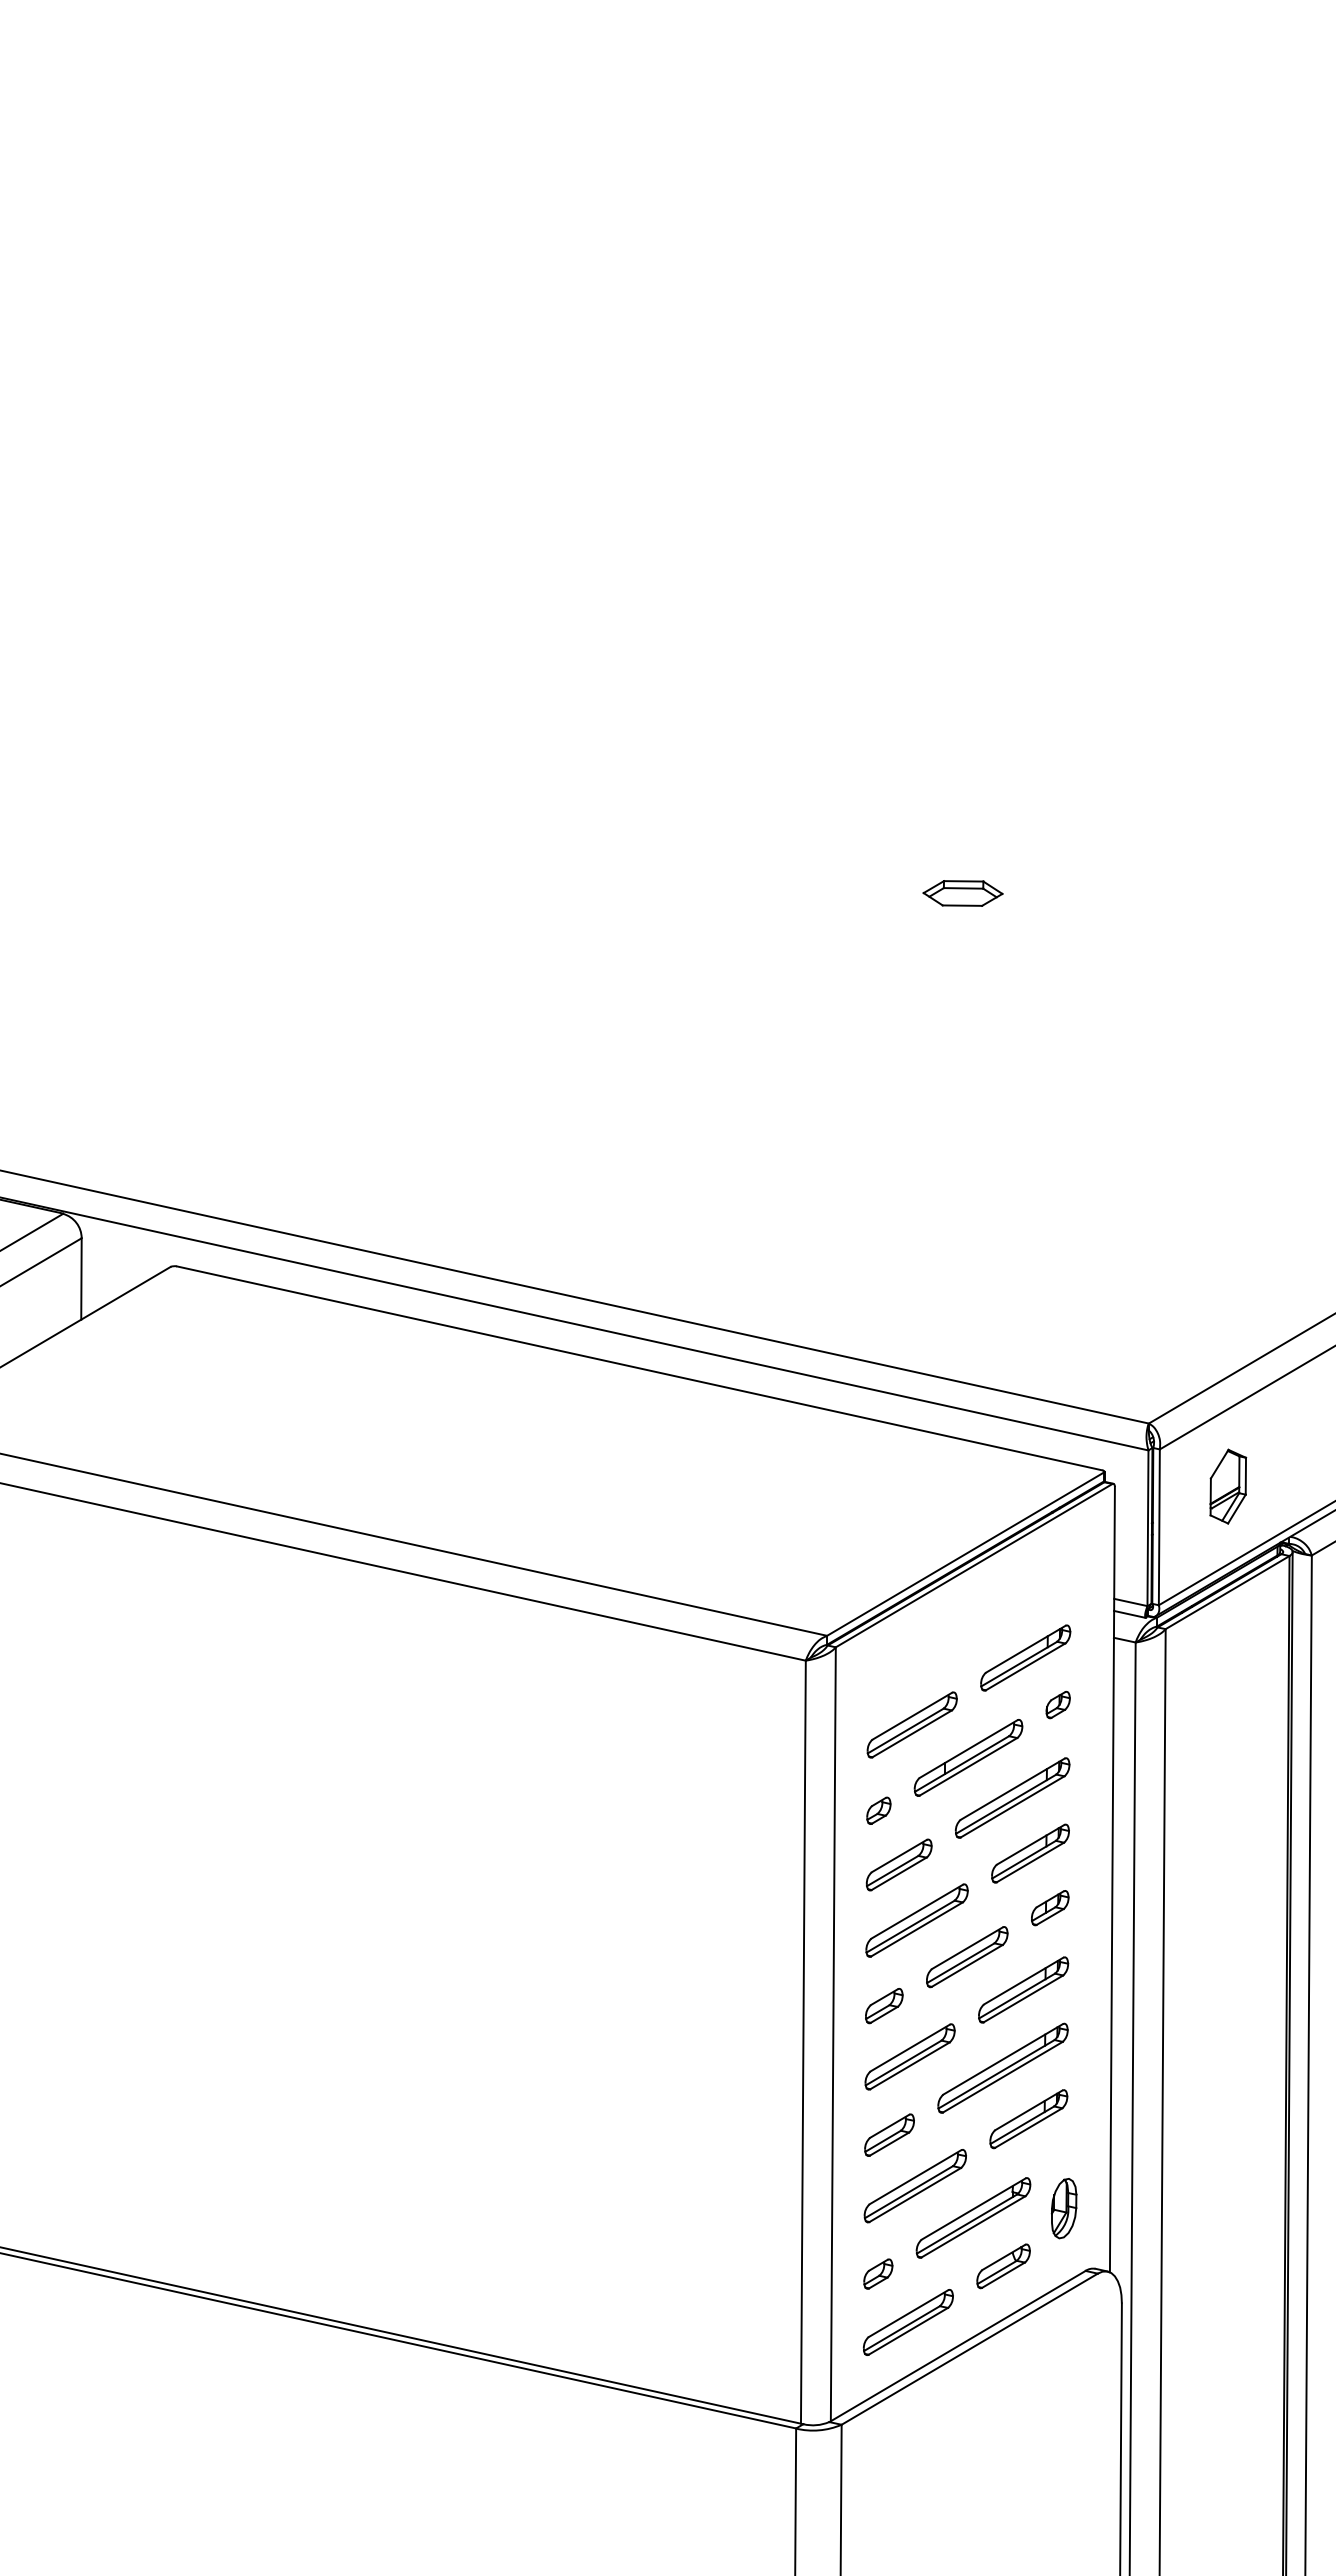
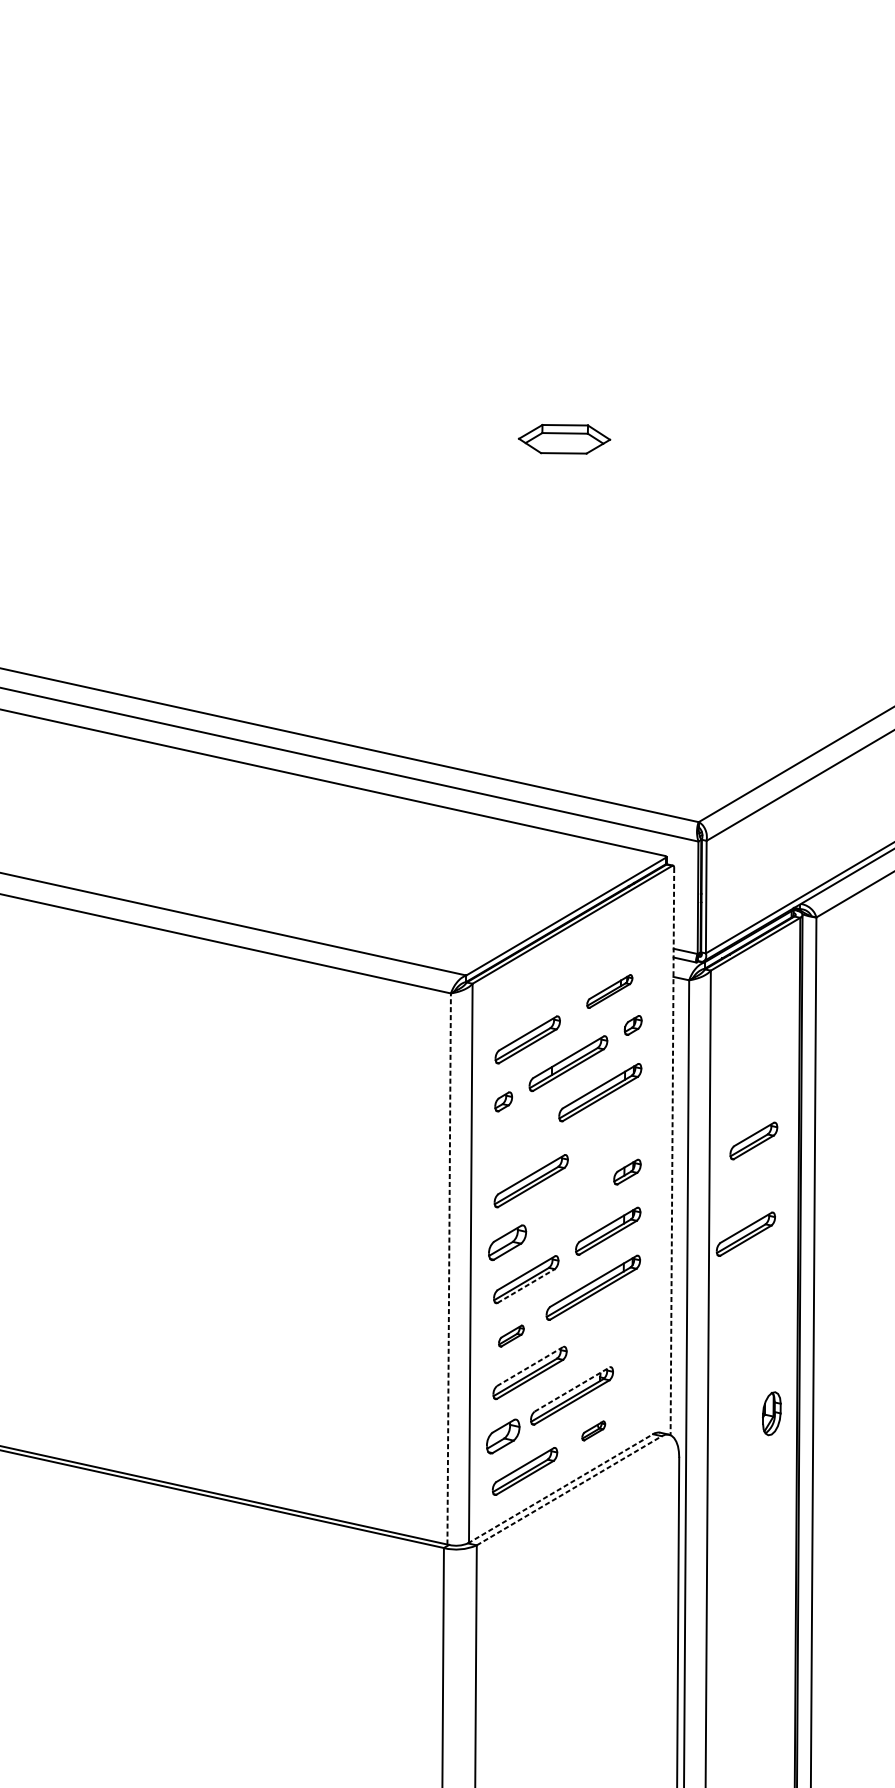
part: (962, 893) -> (564, 439), size x1.6
part: (1228, 1486) -> (756, 867), removed
part: (1025, 1657) -> (609, 991), size x0.7
part: (1030, 1853) -> (613, 1132), removed
part: (898, 1864) -> (753, 1140), moved
line: (1112, 1879) -> (672, 1151), solid -> dashed
part: (967, 1957) -> (746, 1234), moved
part: (884, 2006) -> (507, 1243), size x1.4
line: (803, 2041) -> (449, 1268), solid -> dashed
line: (910, 2065) -> (526, 1285), solid -> dashed
part: (1028, 2119) -> (611, 1324), removed
part: (889, 2134) -> (511, 1335), size x0.7
line: (915, 2177) -> (530, 1366), solid -> dashed
line: (974, 2208) -> (572, 1389), solid -> dashed
part: (1063, 2208) -> (771, 1413), moved
part: (1003, 2266) -> (593, 1431), size x0.6
part: (878, 2273) -> (503, 1436), size x1.6
line: (957, 2346) -> (560, 1488), solid -> dashed
line: (969, 2349) -> (569, 1490), solid -> dashed

